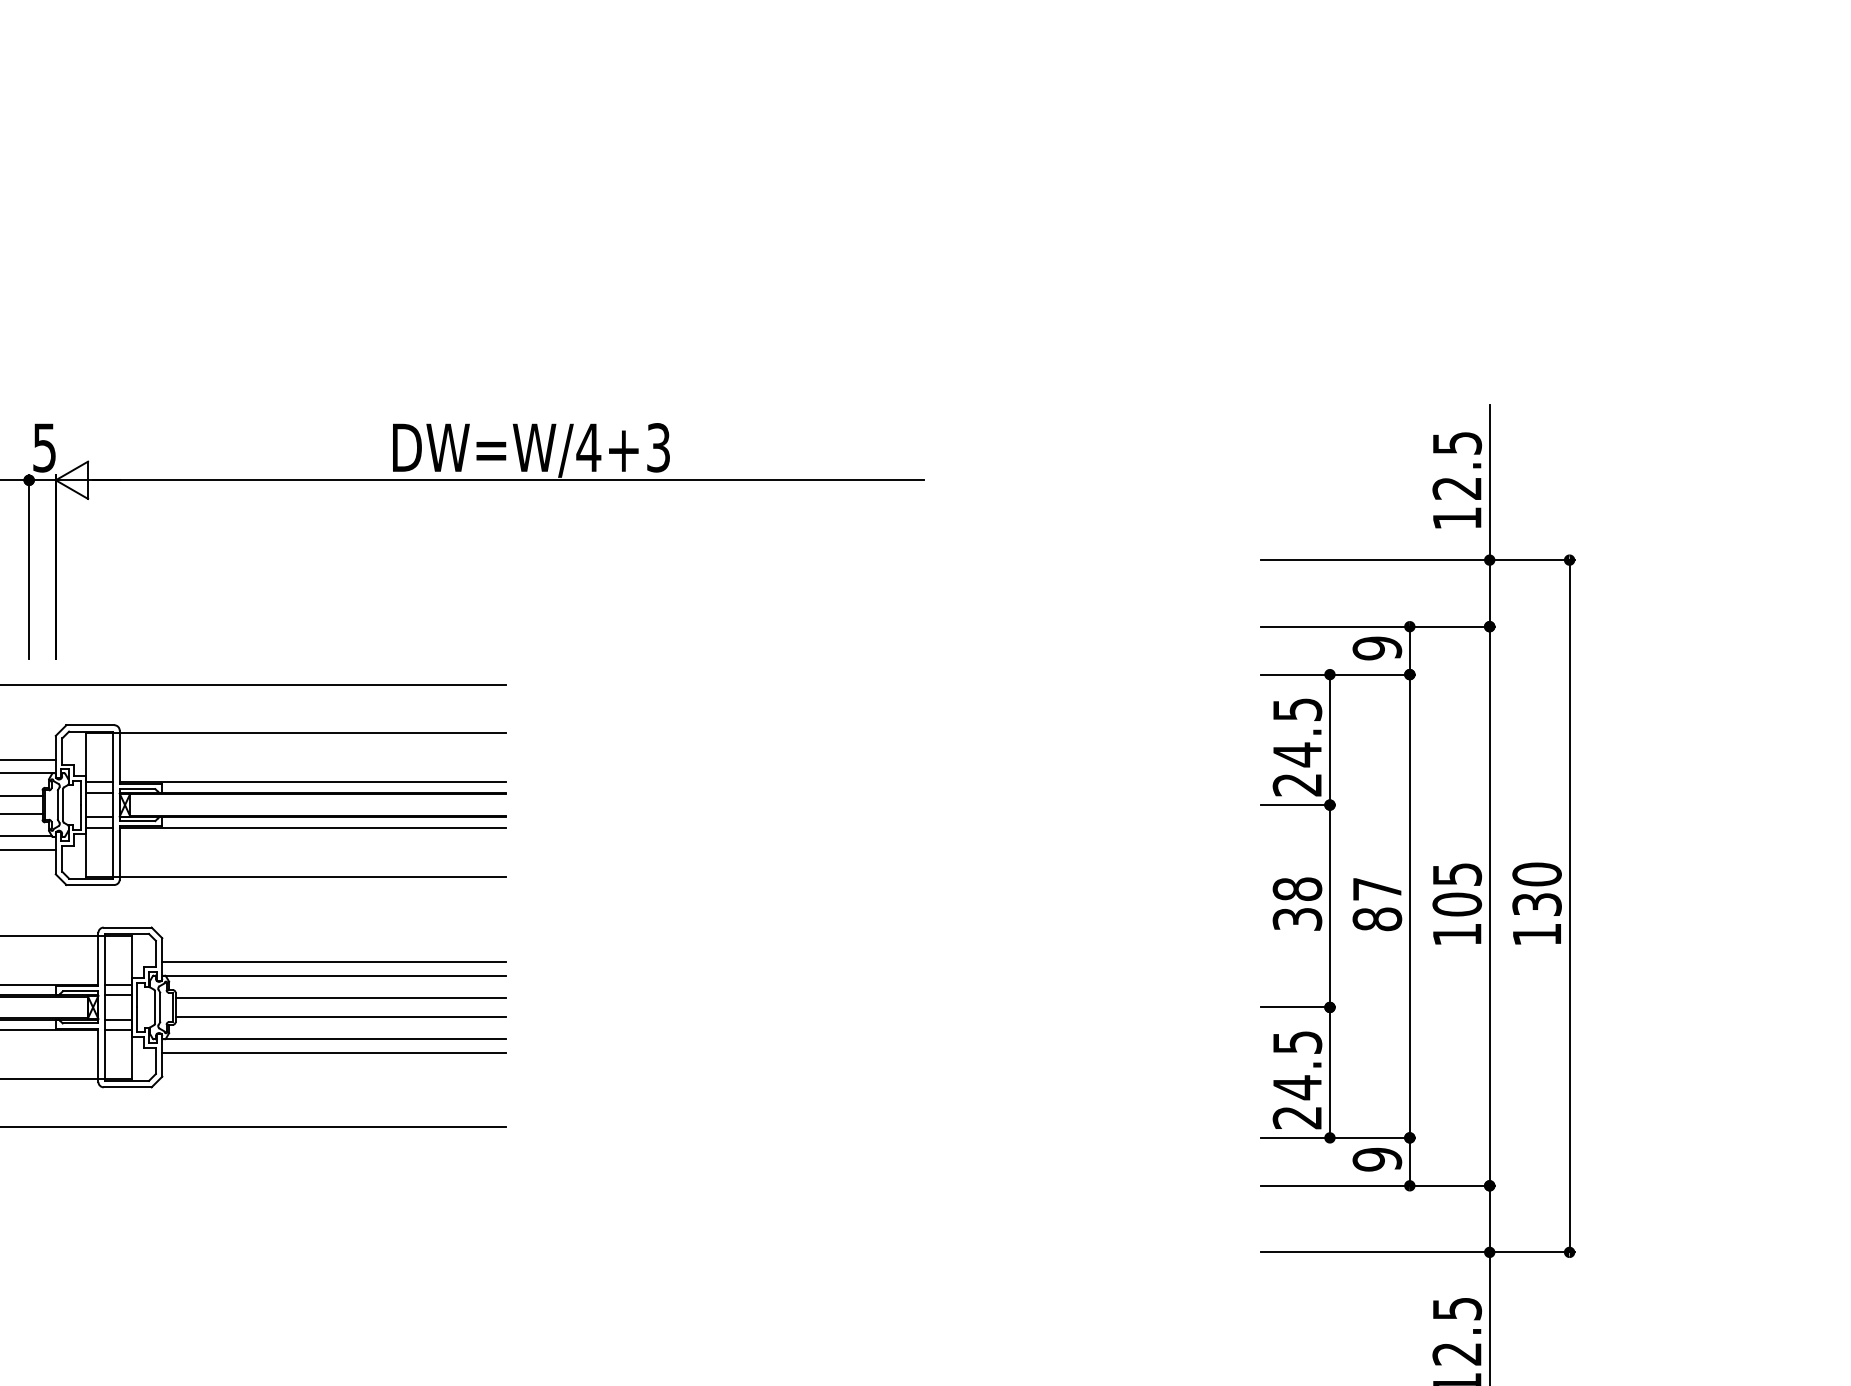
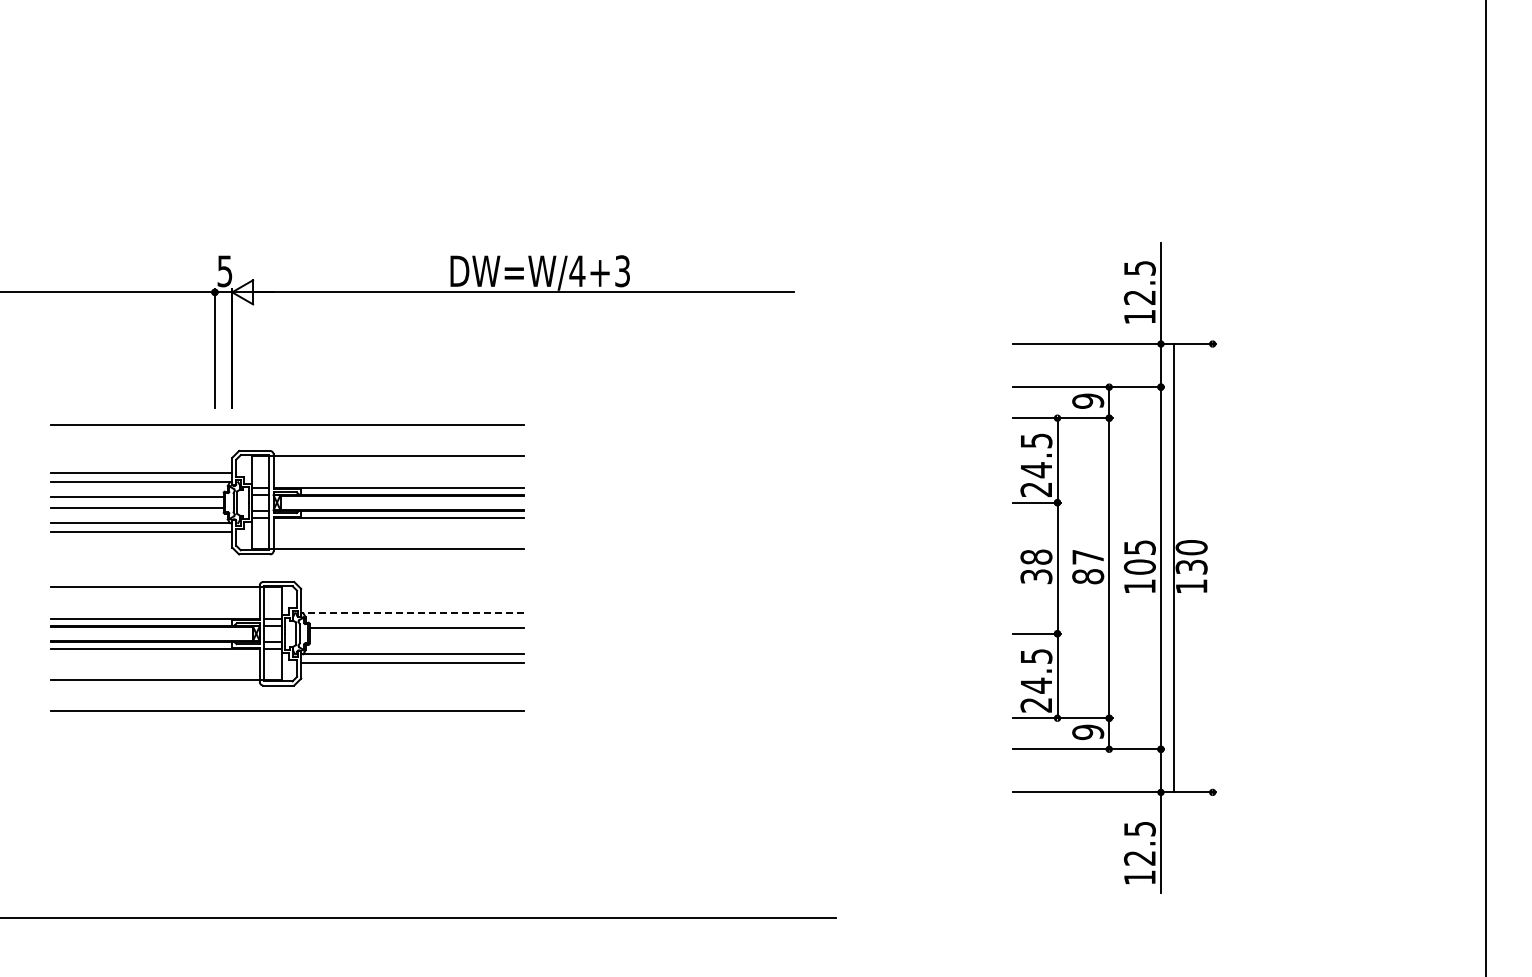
line: (1569, 906) -> (1173, 568), moved
line: (334, 962) -> (412, 604), removed
line: (335, 976) -> (413, 613), solid -> dashed
line: (340, 1016) -> (416, 639), removed

